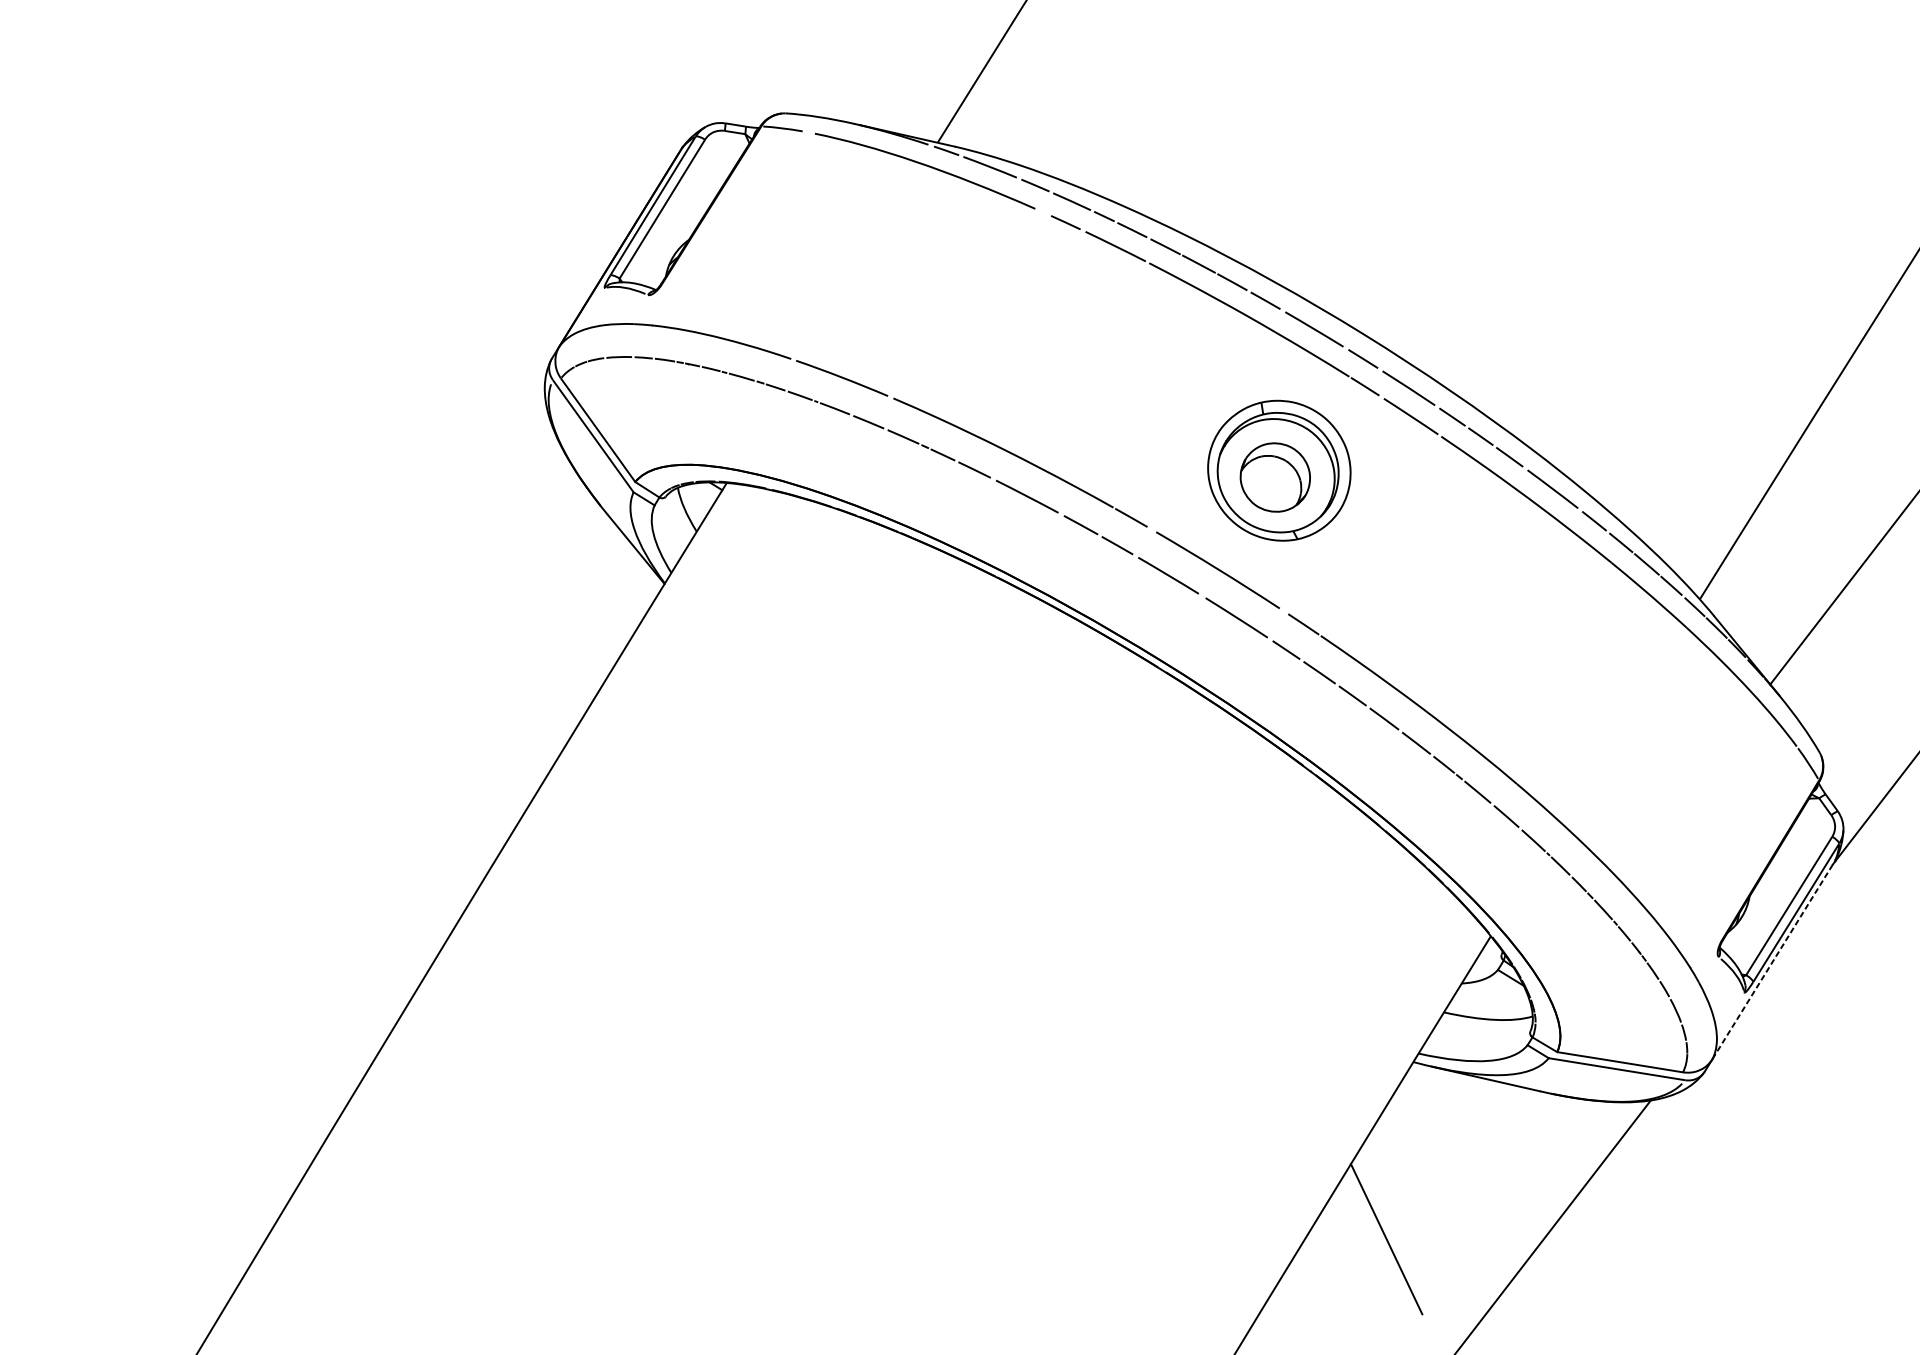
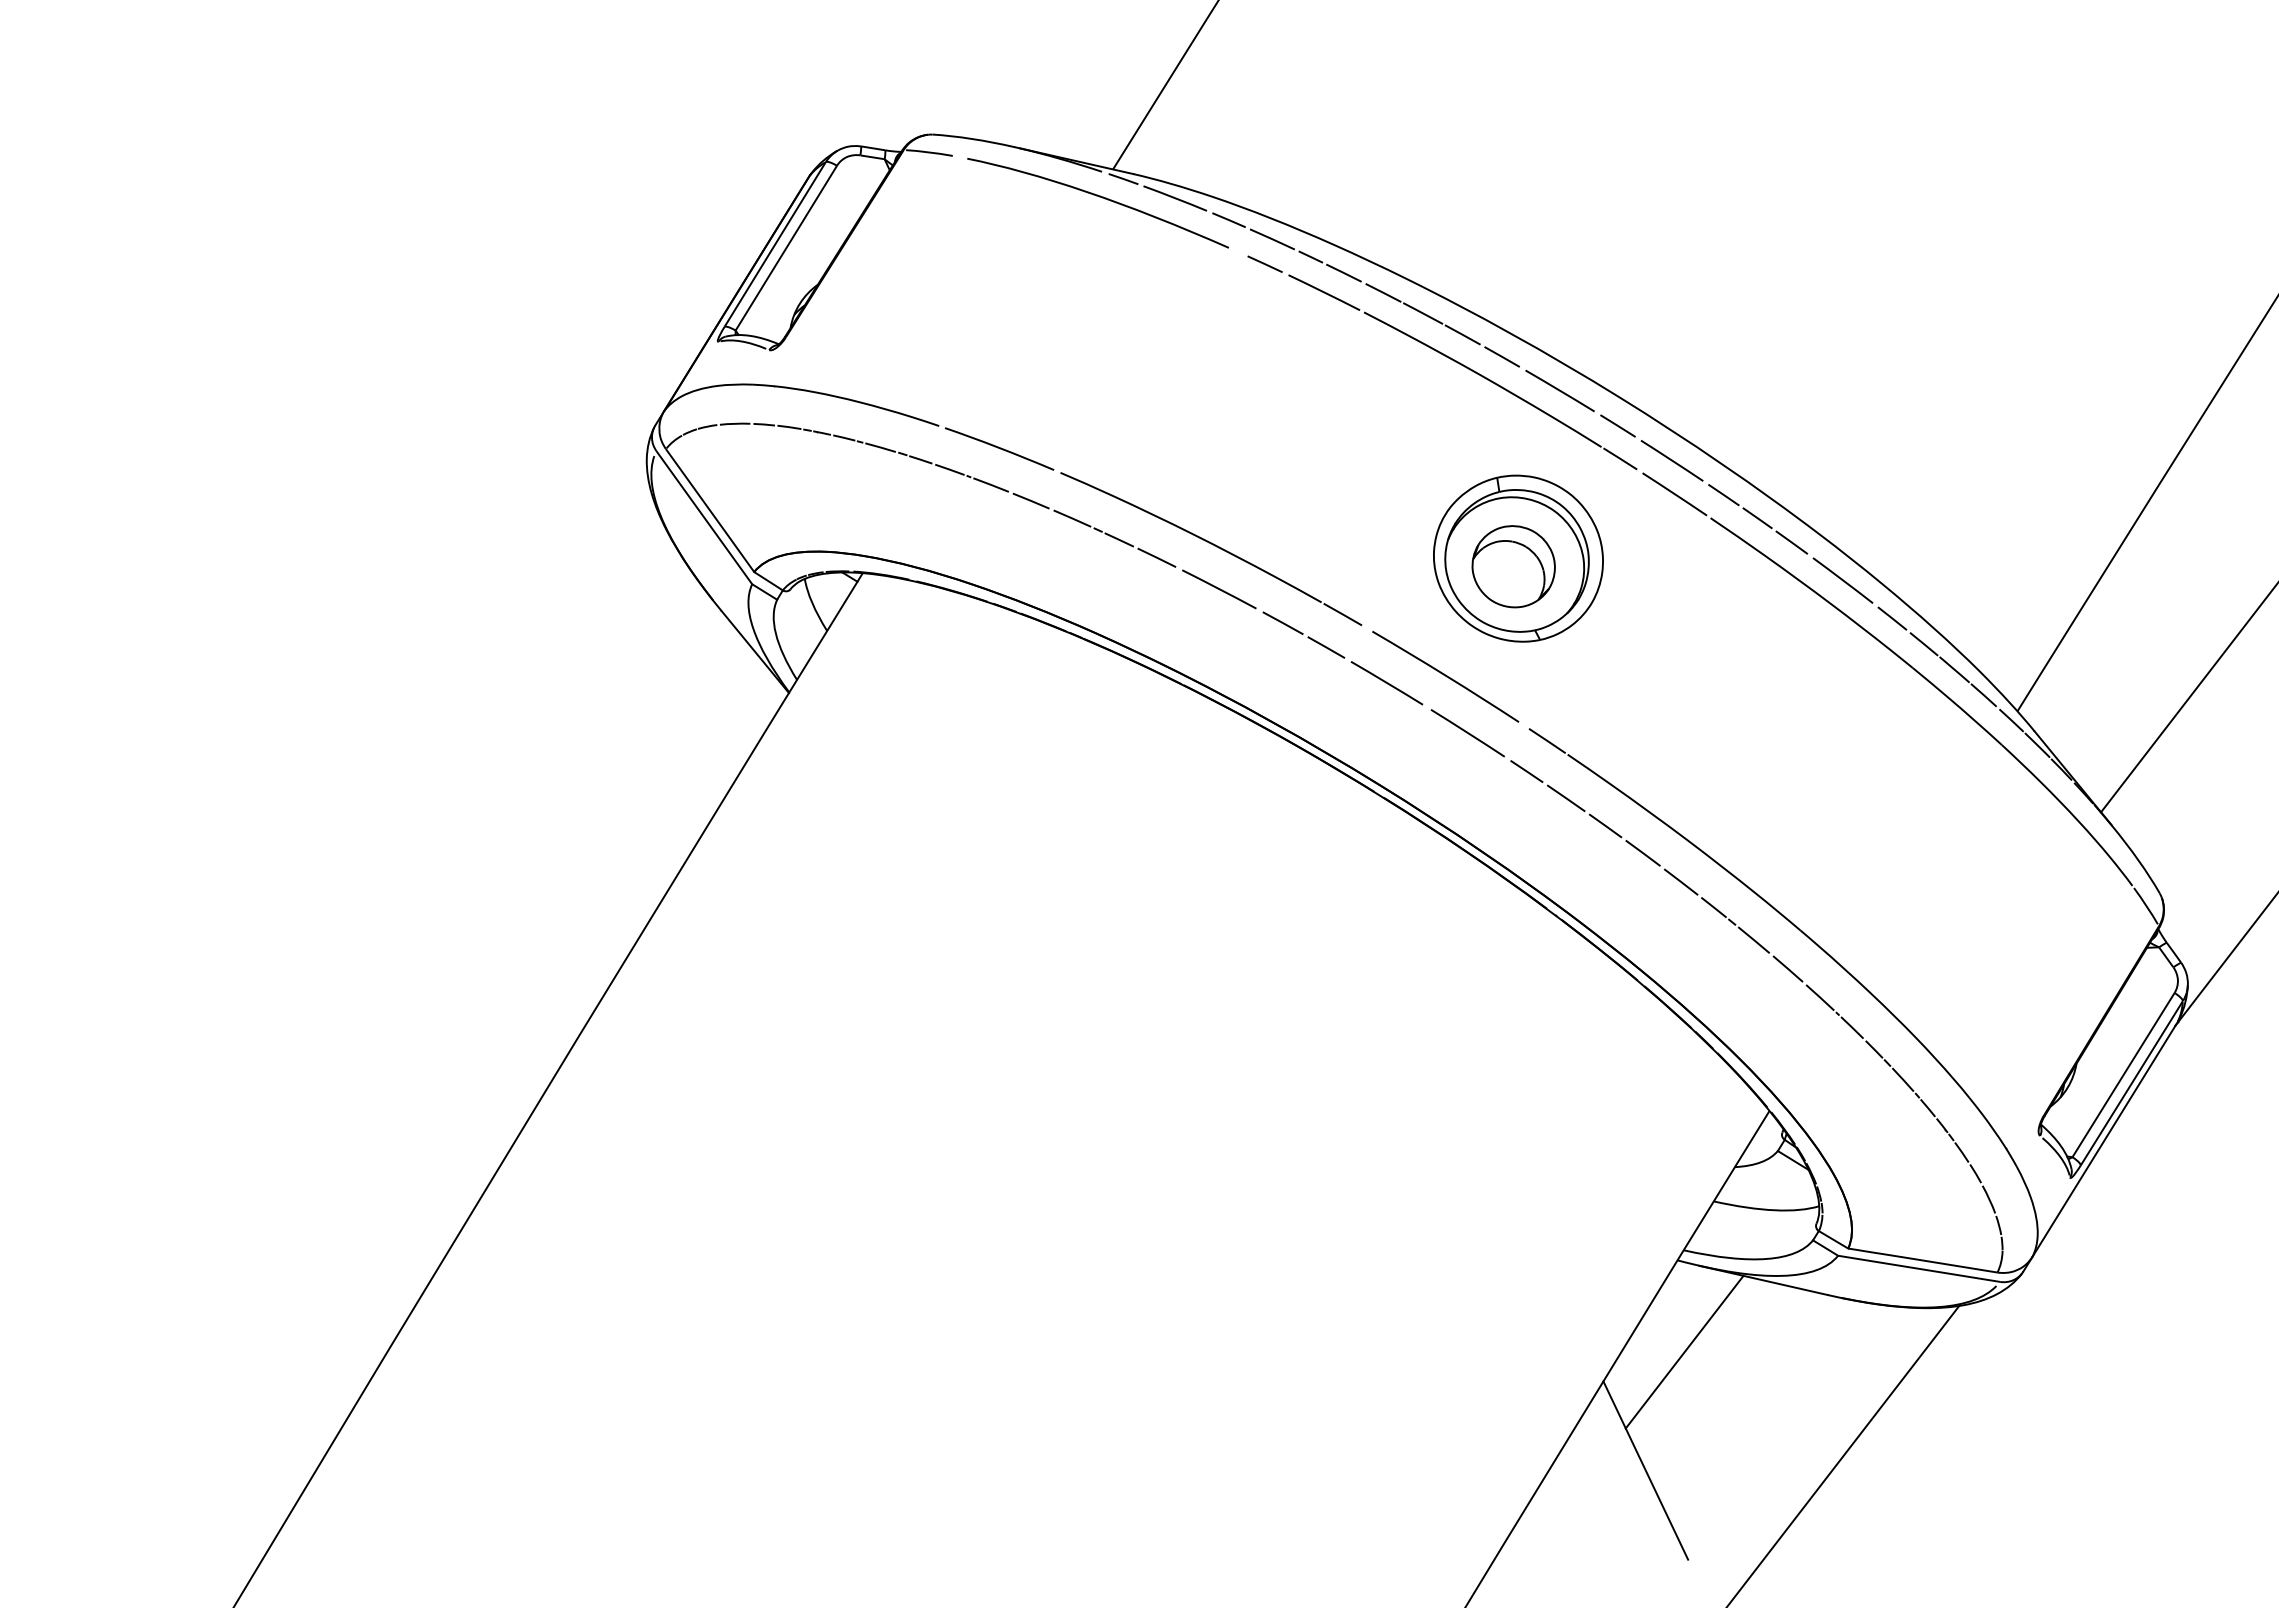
line: (1774, 959) -> (2105, 1138), dashed -> solid
line: (1419, 1138) -> (1684, 1351), added

